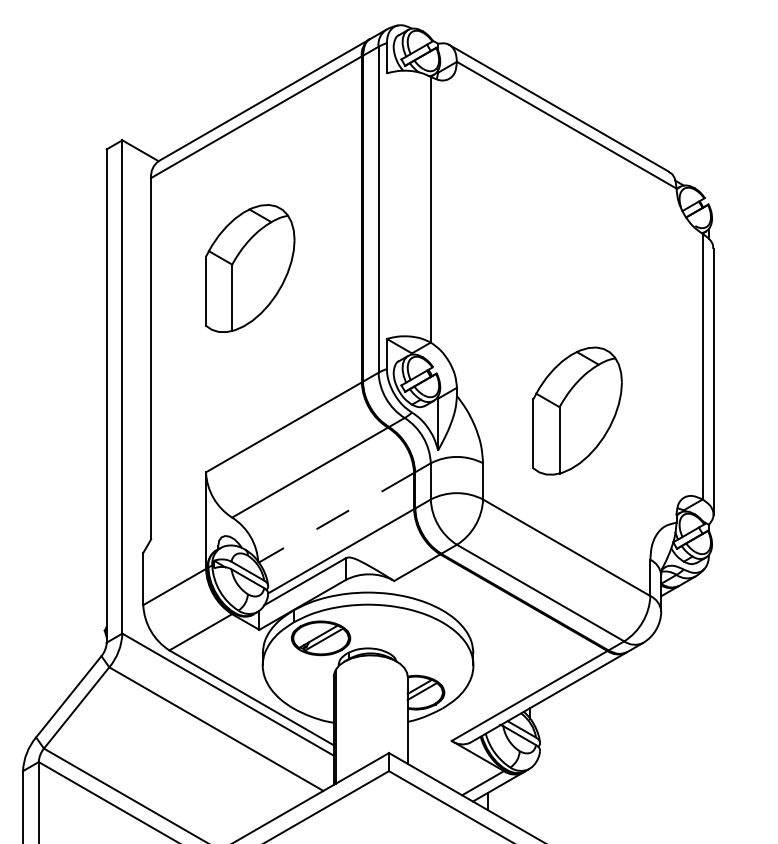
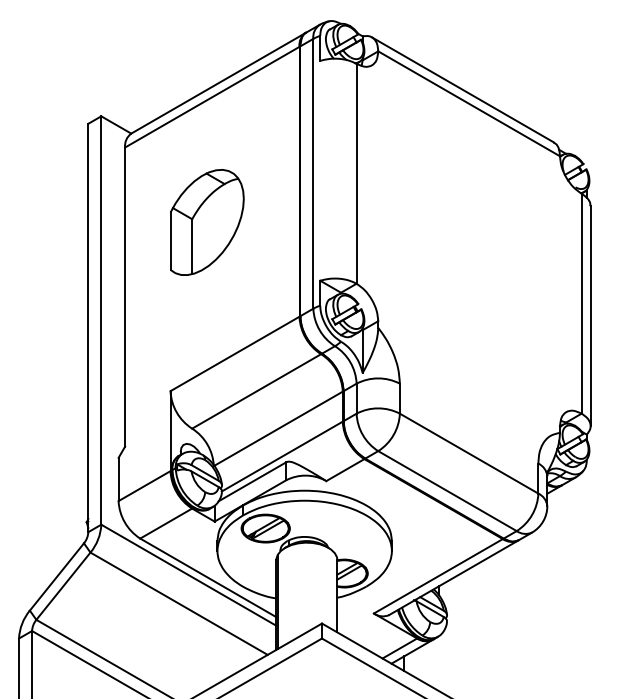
part: (578, 411) -> (478, 340), removed
line: (335, 518) -> (277, 429), dashed -> solid

